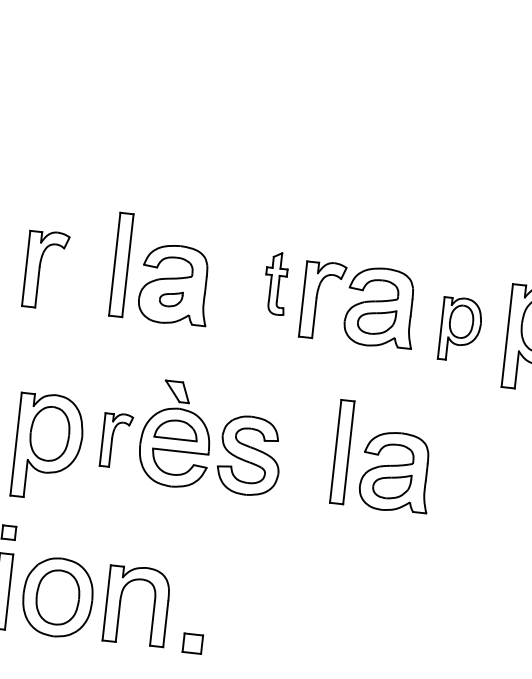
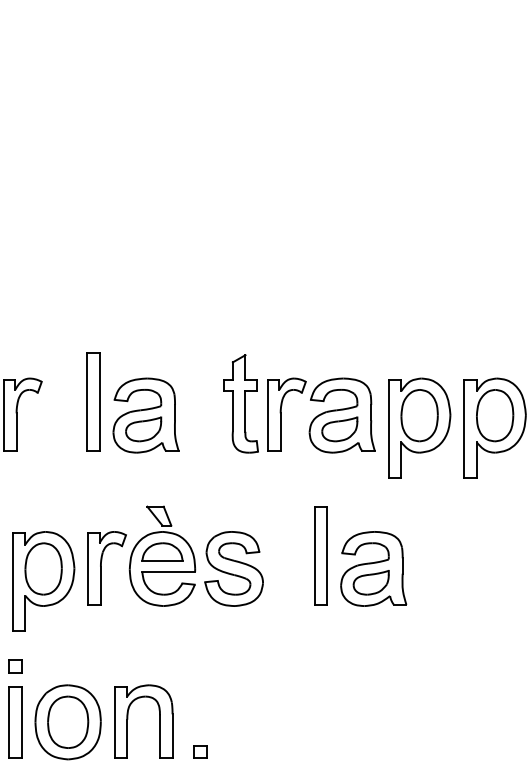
part: (275, 283) -> (240, 403), size x1.67
part: (170, 299) -> (143, 429), size x1.67
part: (460, 329) -> (419, 427), size x1.67
part: (115, 440) -> (106, 568), size x1.43
part: (193, 643) -> (200, 751), size x0.71

